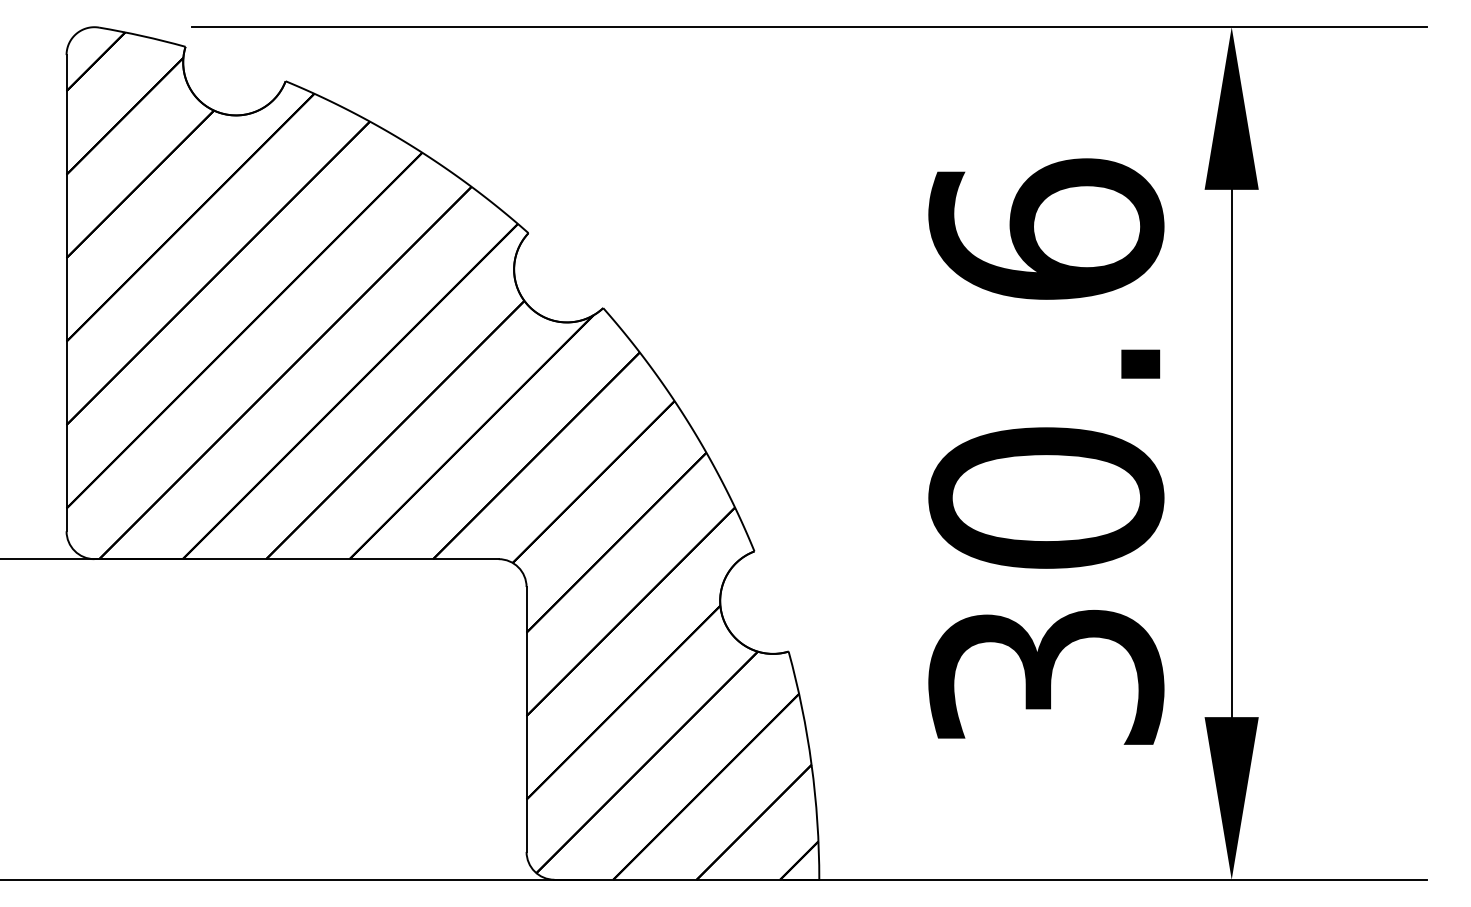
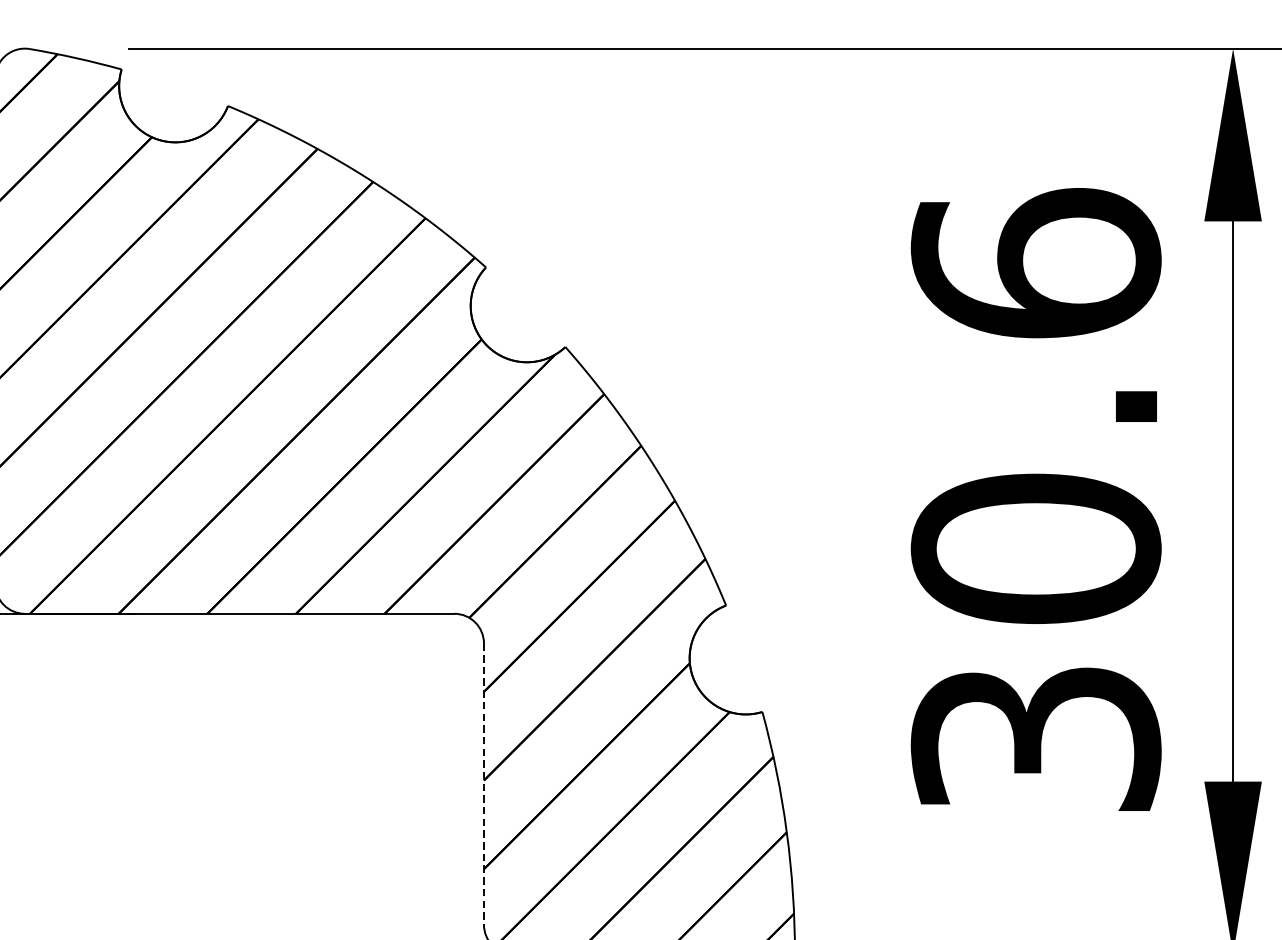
line: (526, 719) -> (483, 784), solid -> dashed

